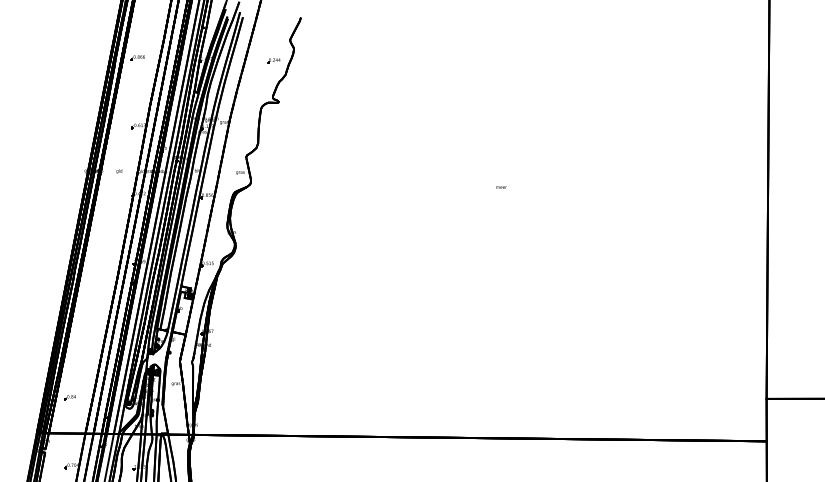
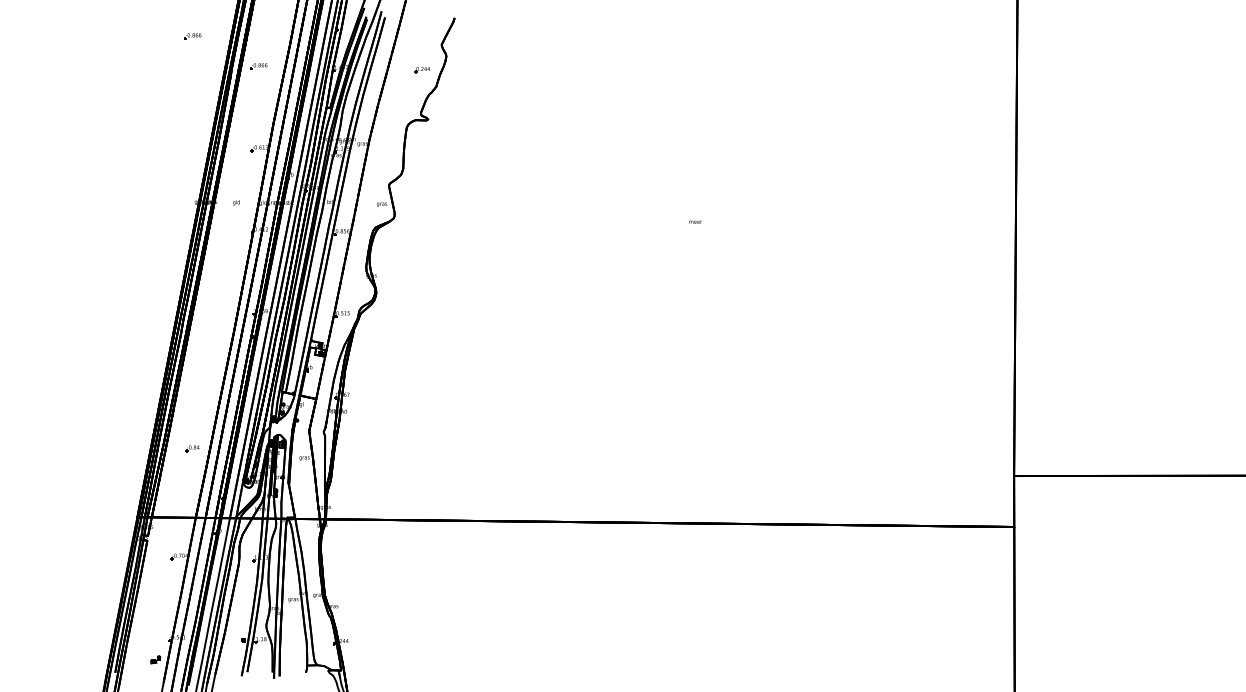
part: (82, 33) -> (192, 36), added
part: (70, 397) -> (192, 448), moved

